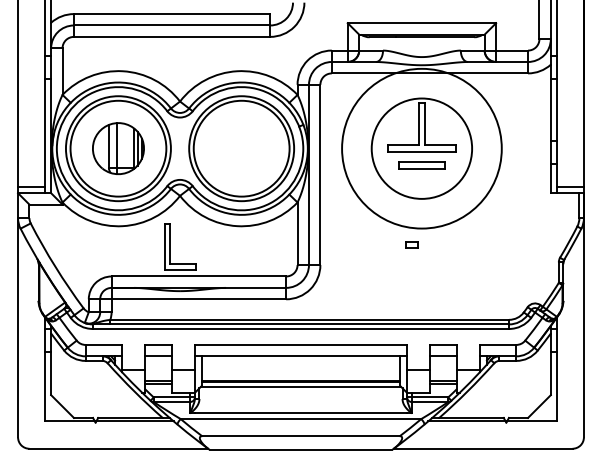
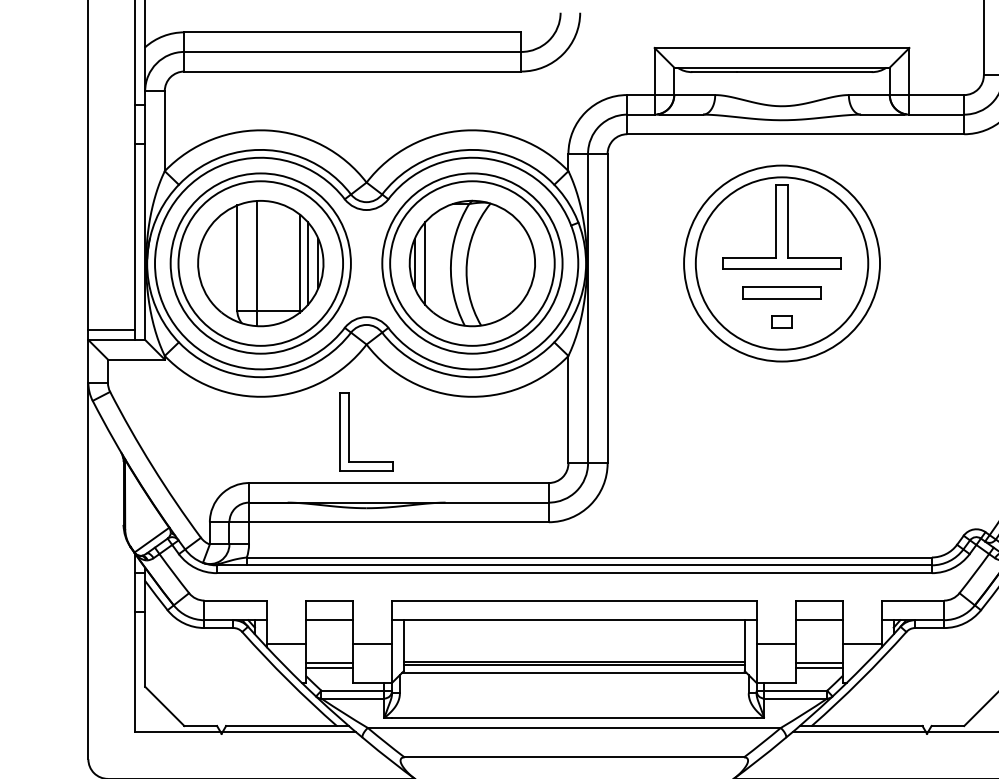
part: (118, 148) -> (260, 263), size x1.43
part: (241, 148) -> (472, 263), added
circle: (421, 148) -> (781, 263), size x0.71
part: (411, 244) -> (781, 321), moved

